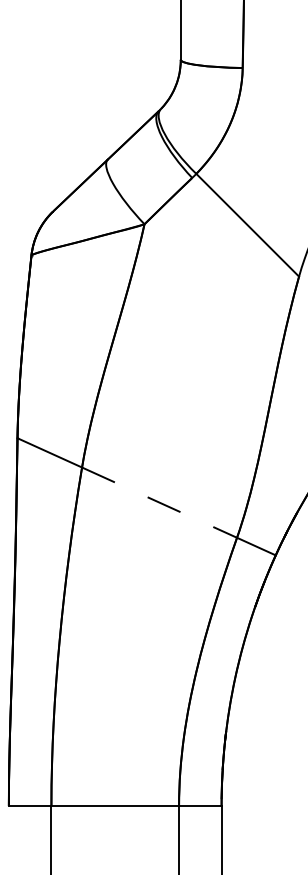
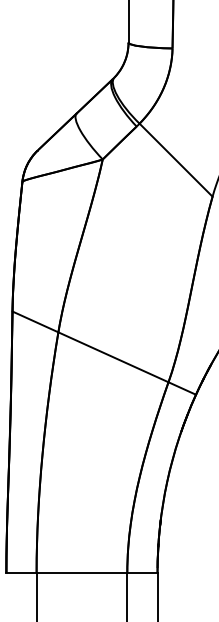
line: (159, 502) -> (113, 357), dashed -> solid

